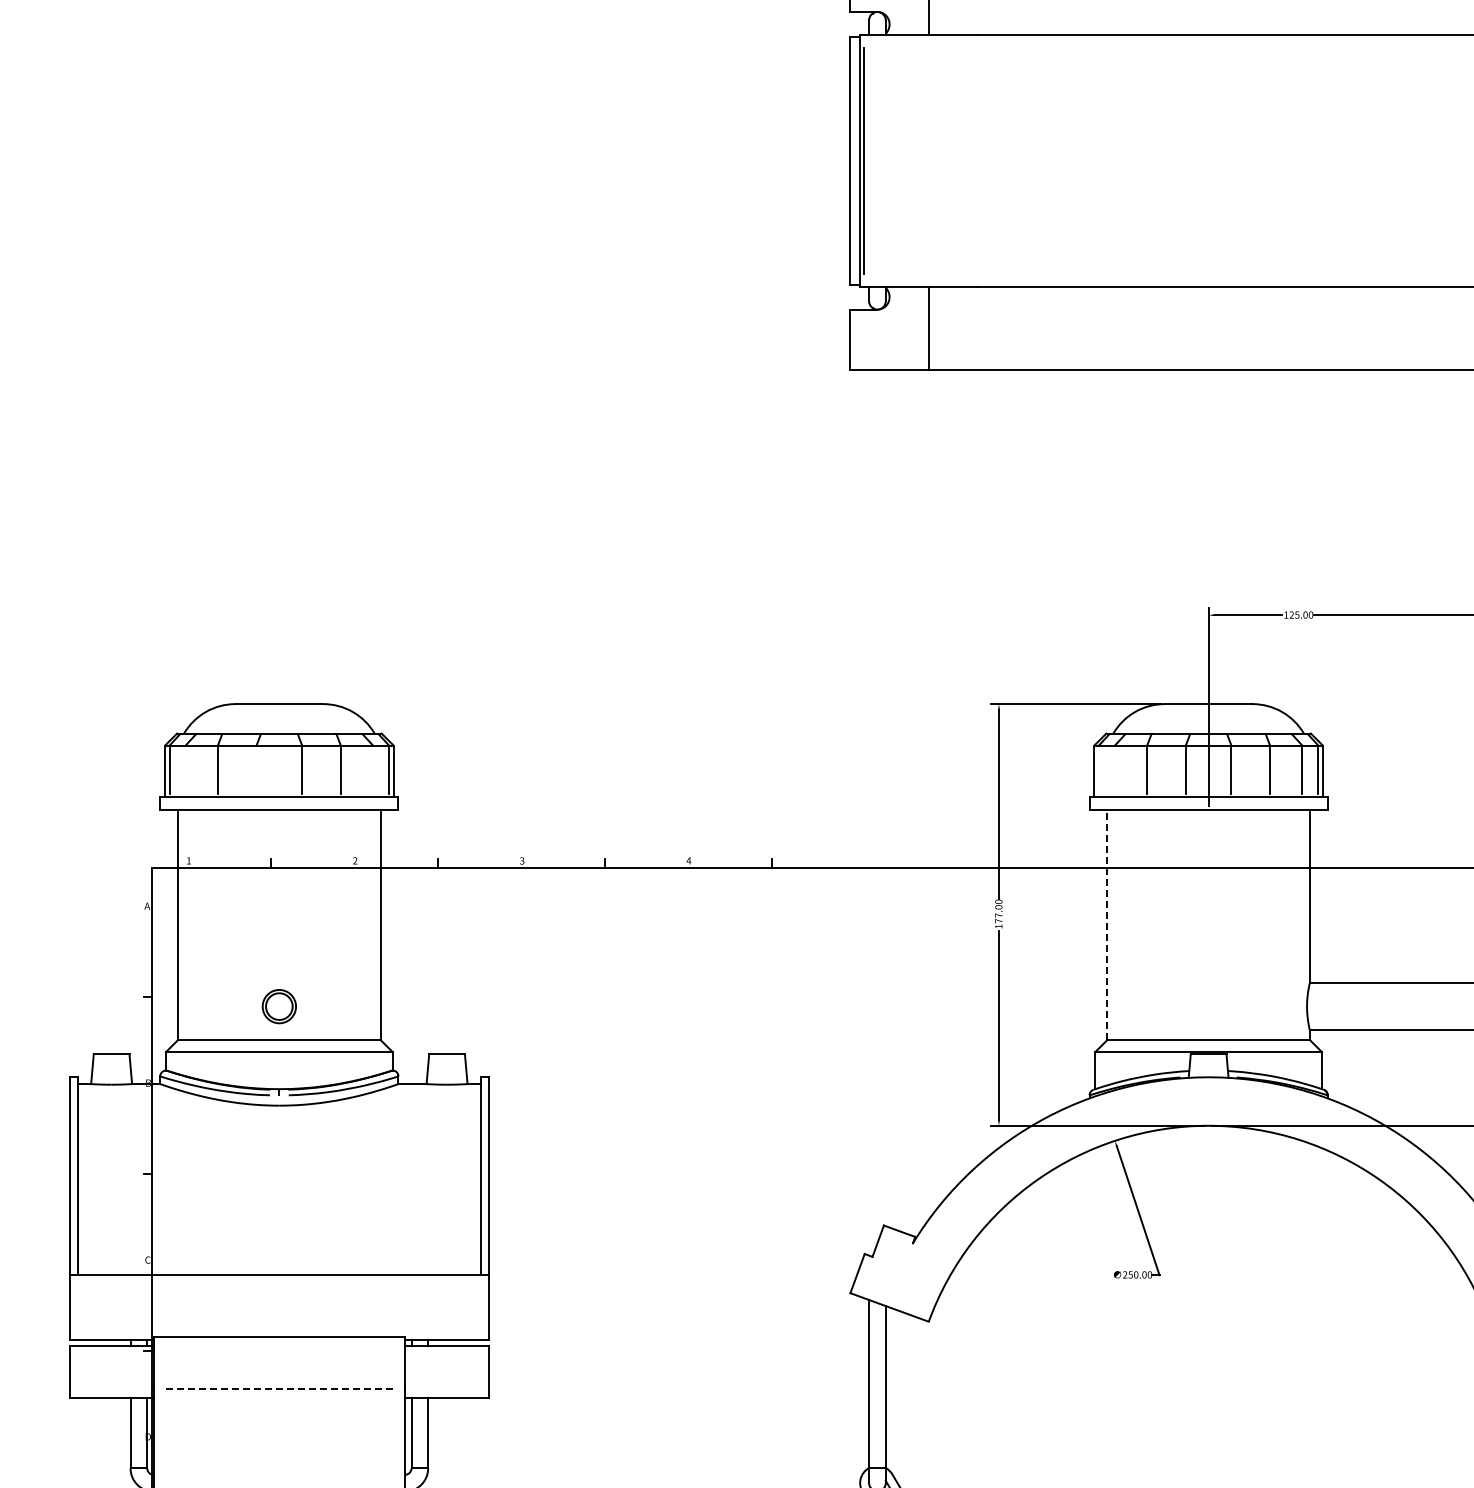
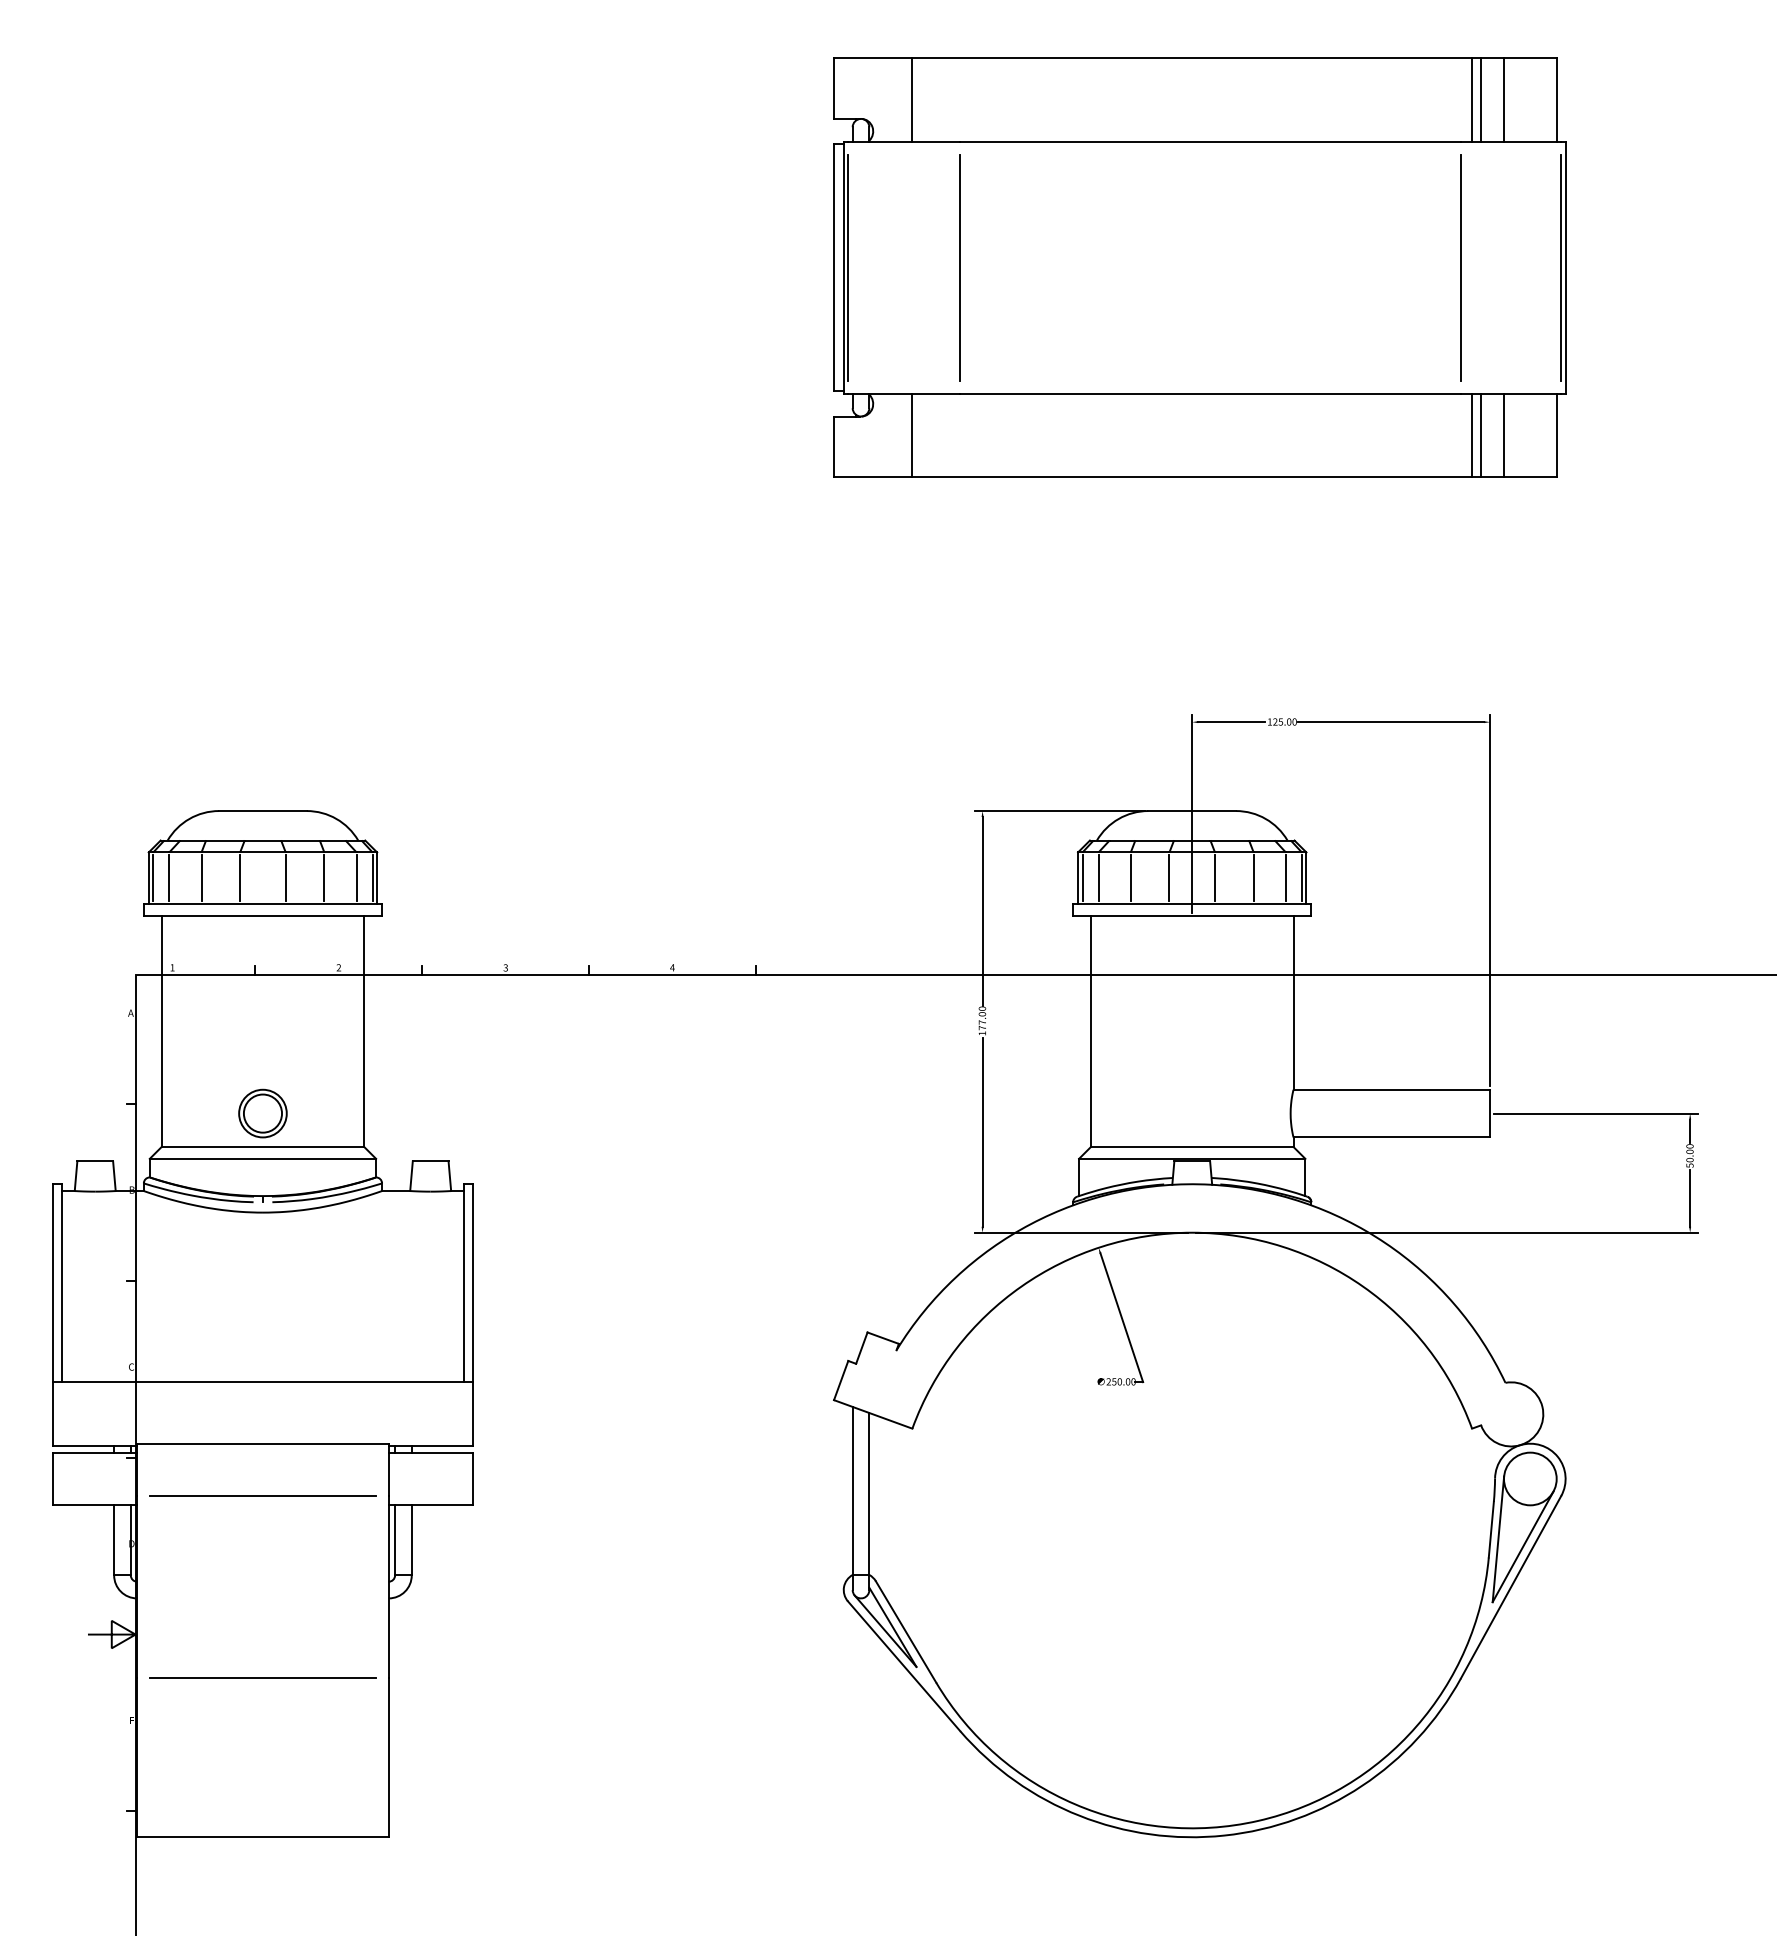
line: (976, 160) -> (960, 267), added
line: (185, 771) -> (169, 878), added
line: (256, 771) -> (240, 878), added
line: (372, 771) -> (356, 878), added
line: (1098, 771) -> (1082, 878), added
line: (1114, 771) -> (1098, 878), added
line: (1106, 924) -> (1090, 1031), dashed -> solid
part: (278, 1006) -> (262, 1113), size x1.43
line: (278, 1388) -> (262, 1495), dashed -> solid

